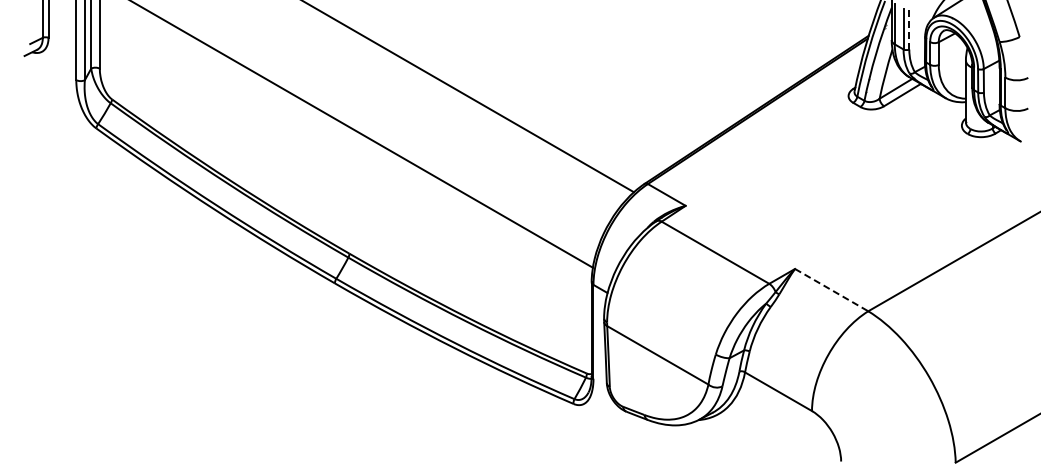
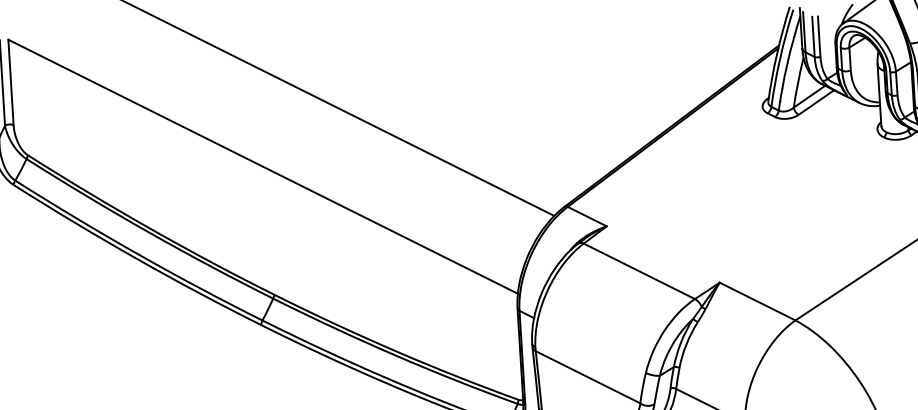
line: (909, 28) -> (819, 35), dashed -> solid
line: (832, 290) -> (758, 301), dashed -> solid

